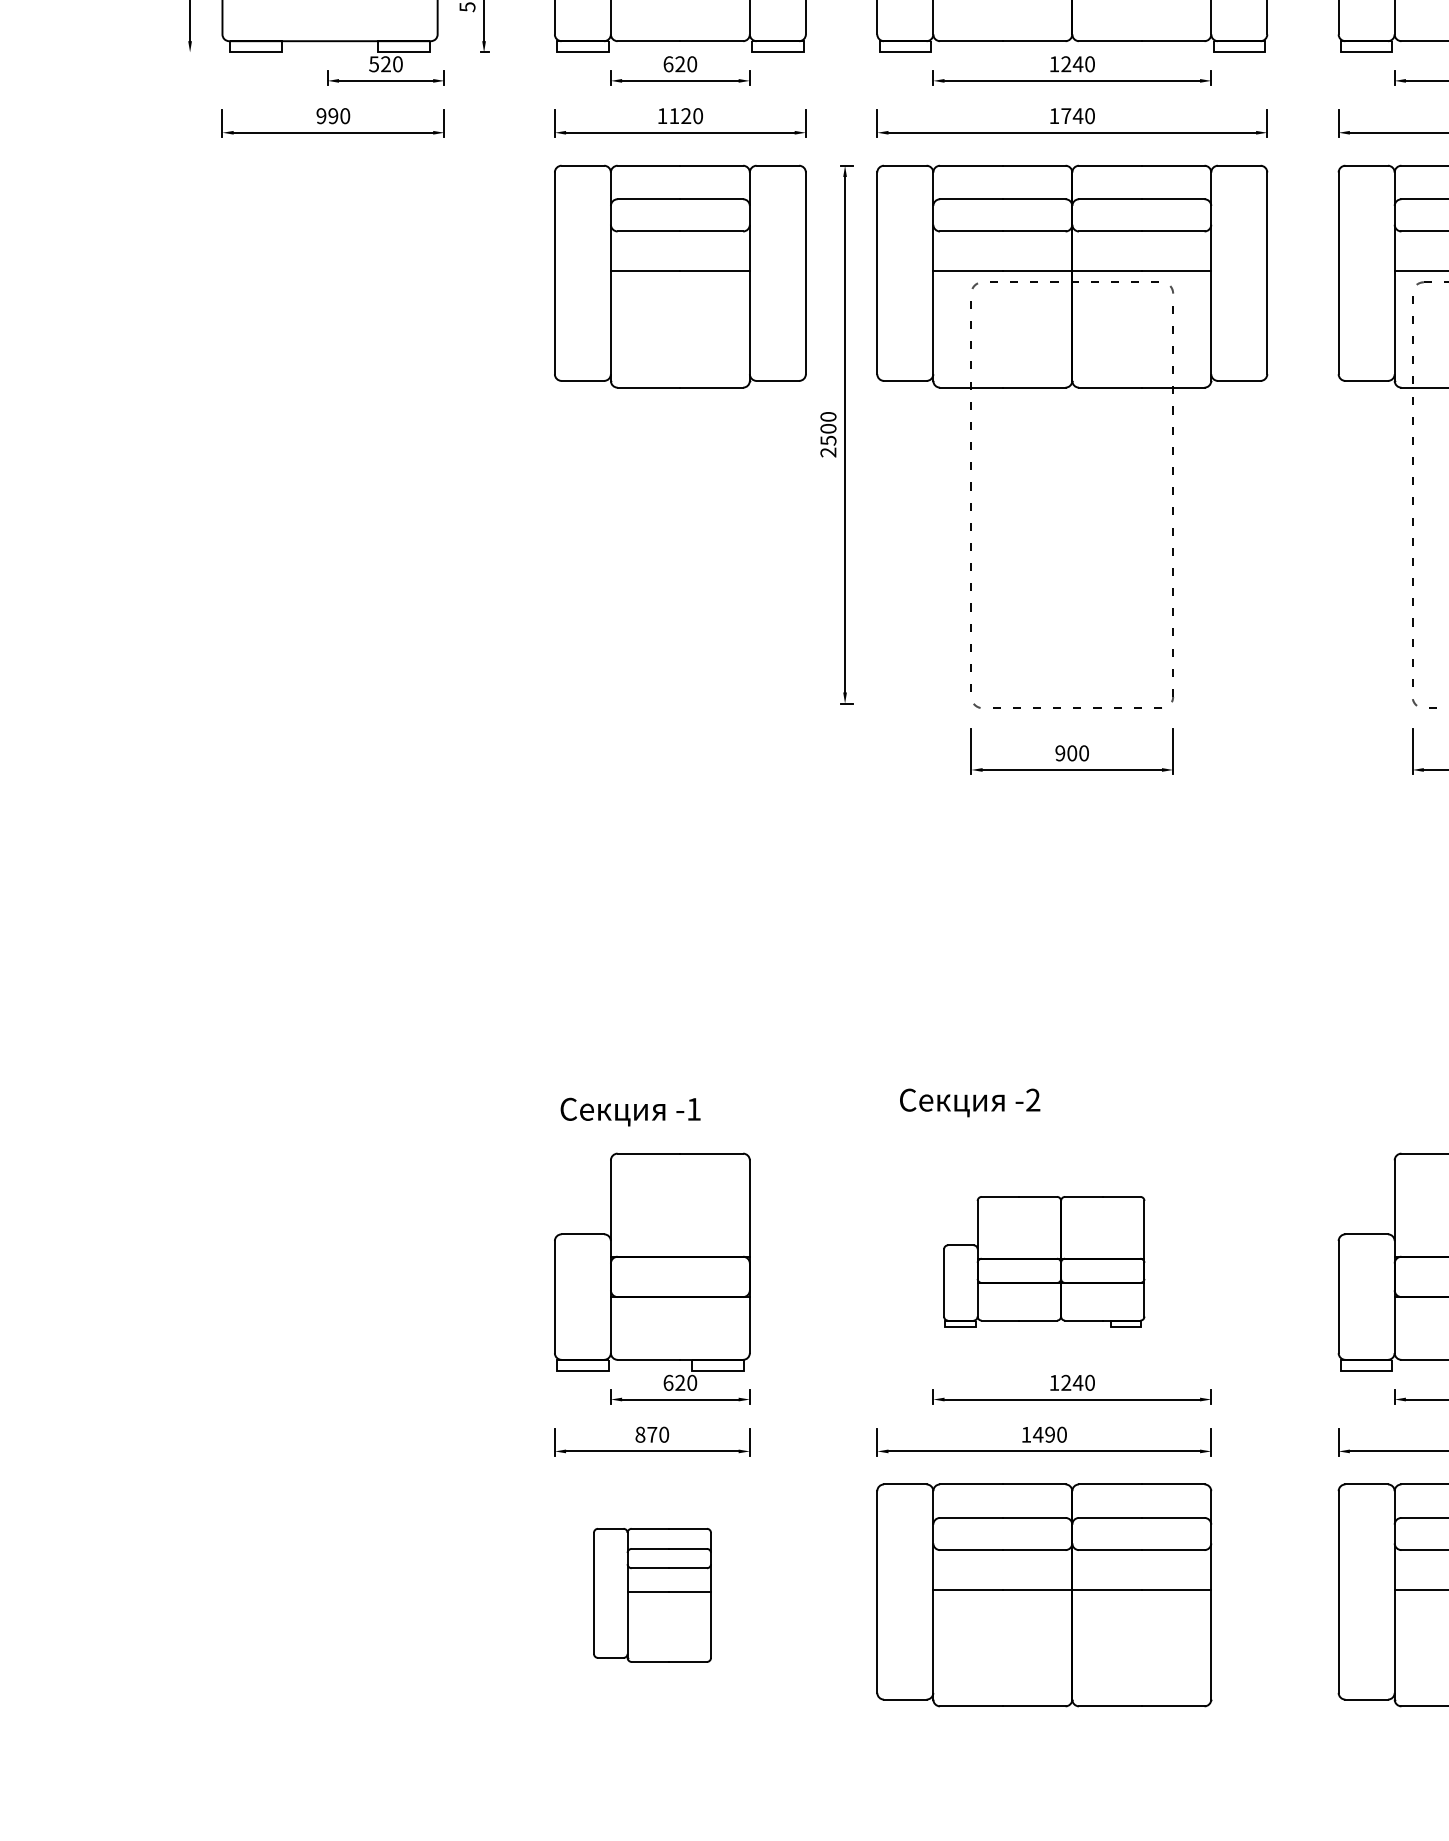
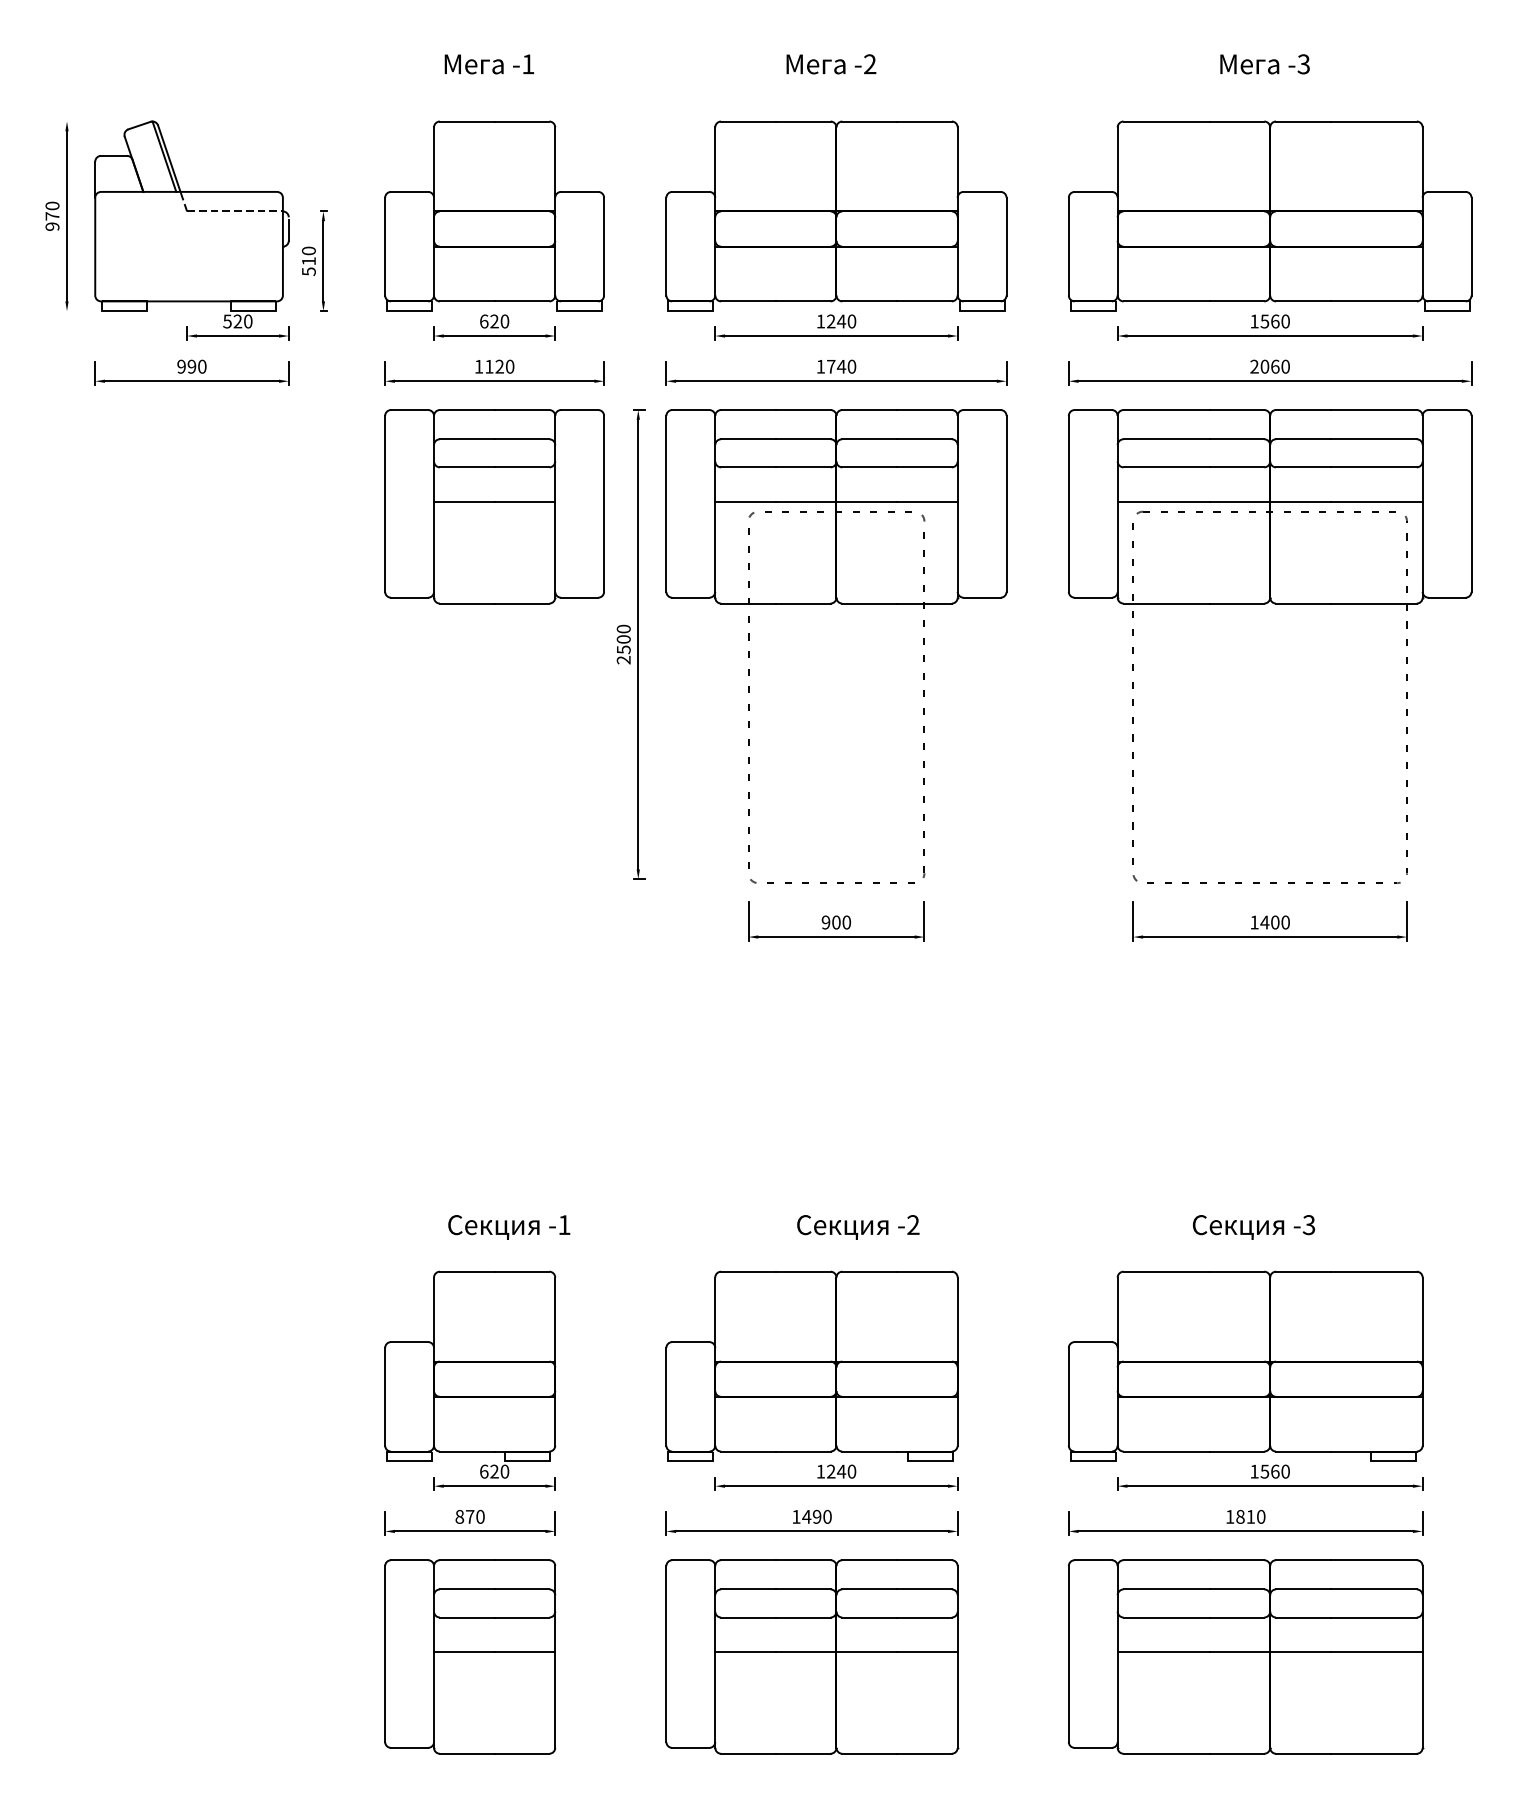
text: (970, 1102) -> (858, 1227), moved
text: (630, 1112) -> (509, 1227), moved
part: (1043, 1261) -> (811, 1365), size x1.67
part: (652, 1594) -> (470, 1656), size x1.67

